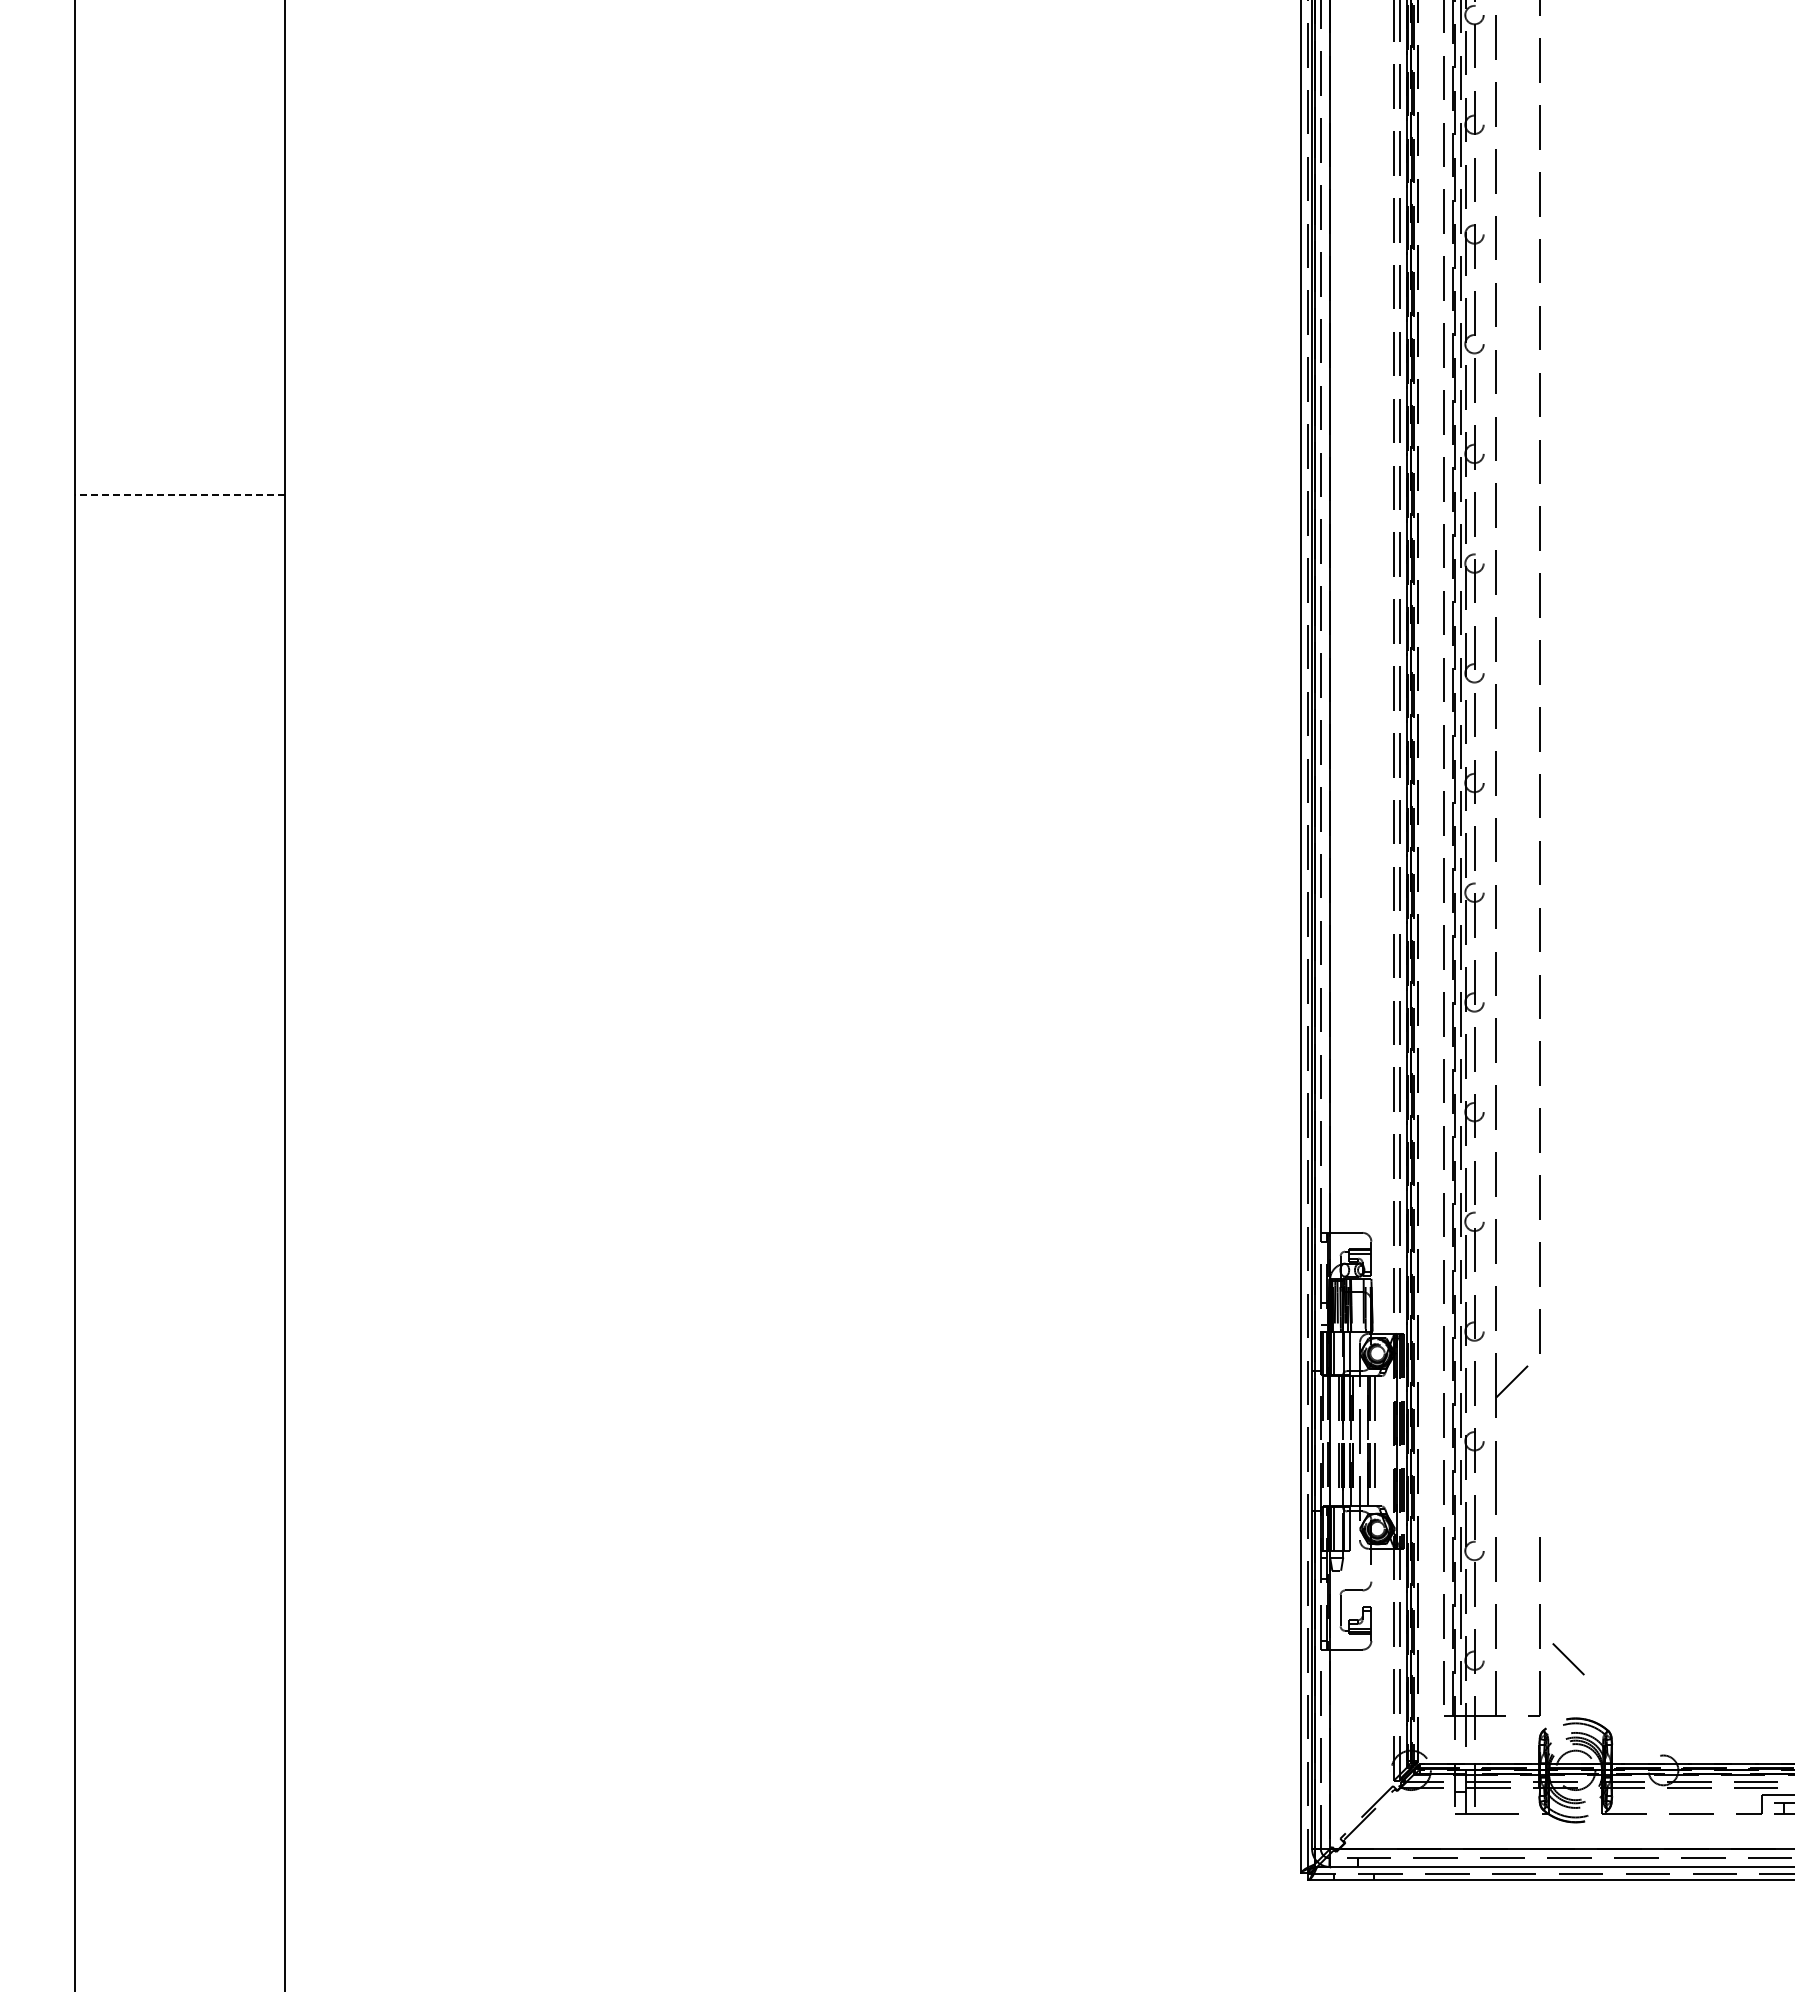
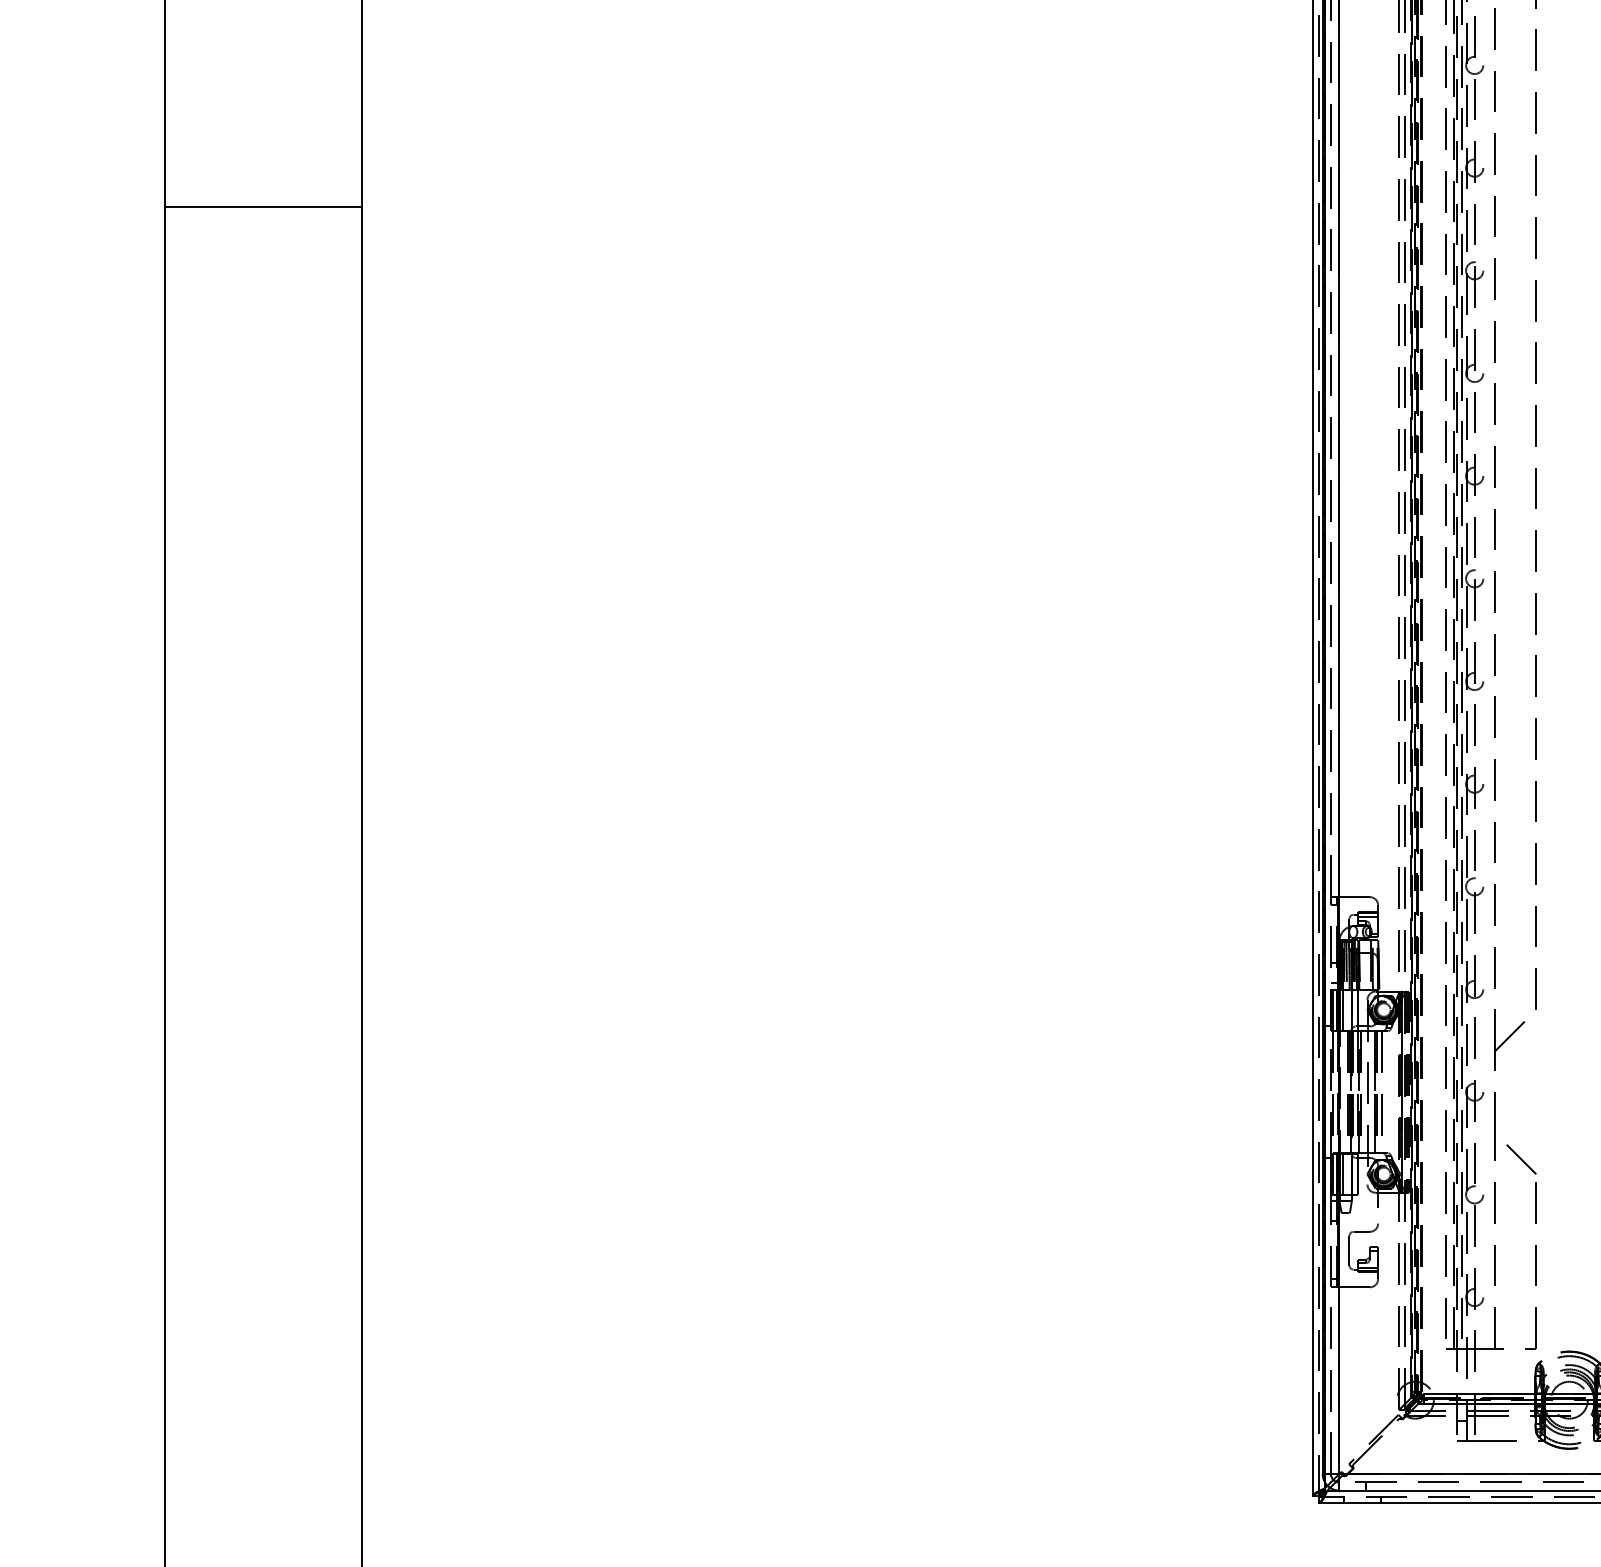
line: (179, 495) -> (262, 207), dashed -> solid
line: (1568, 1659) -> (1521, 1159), moved

